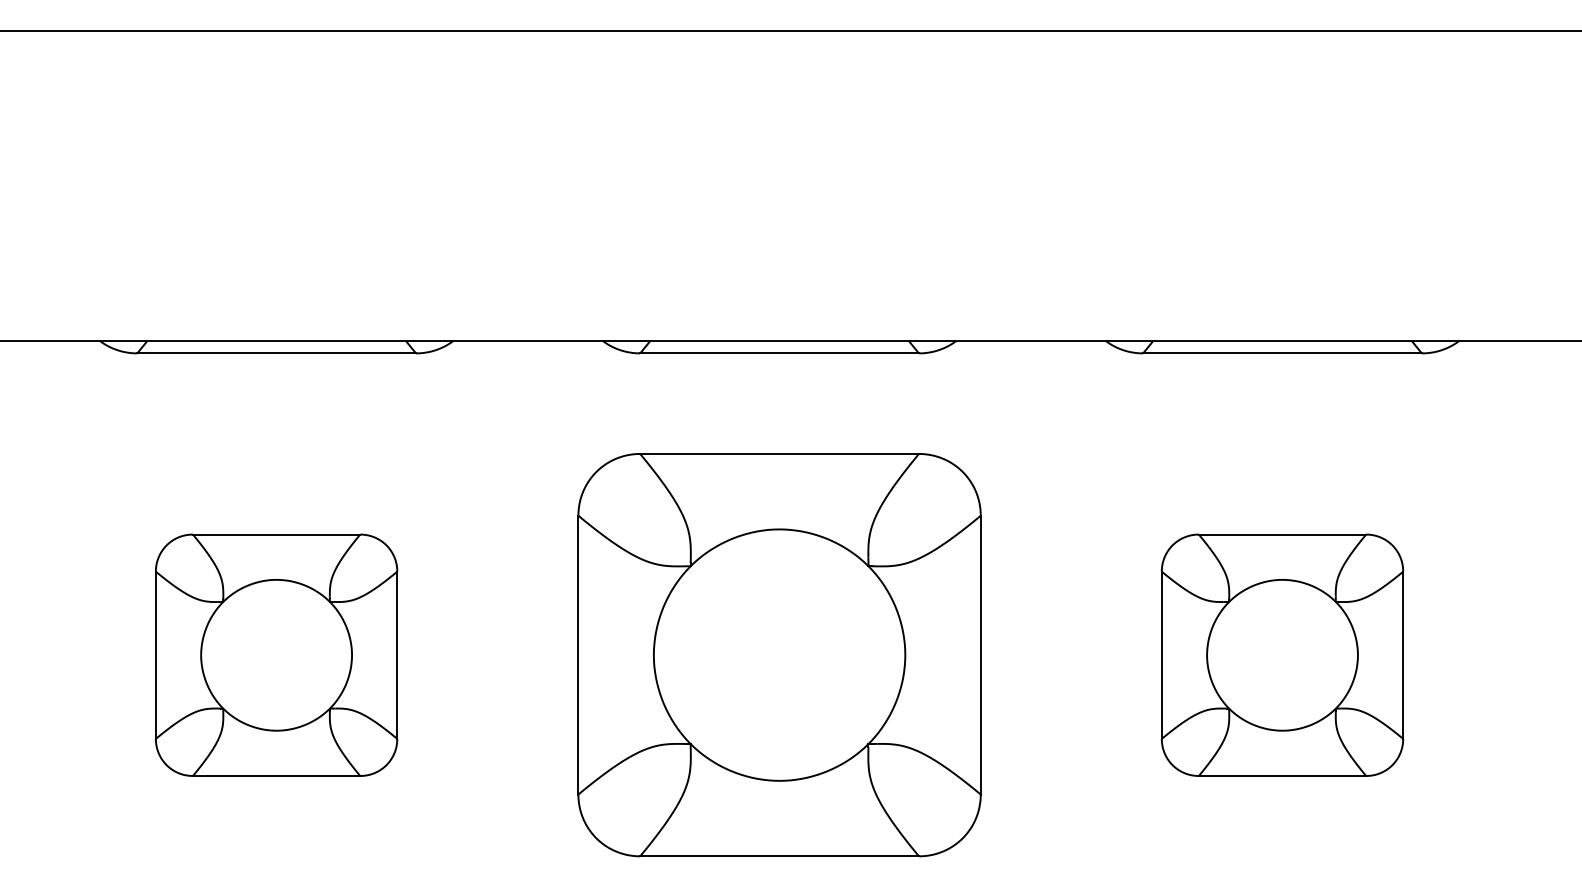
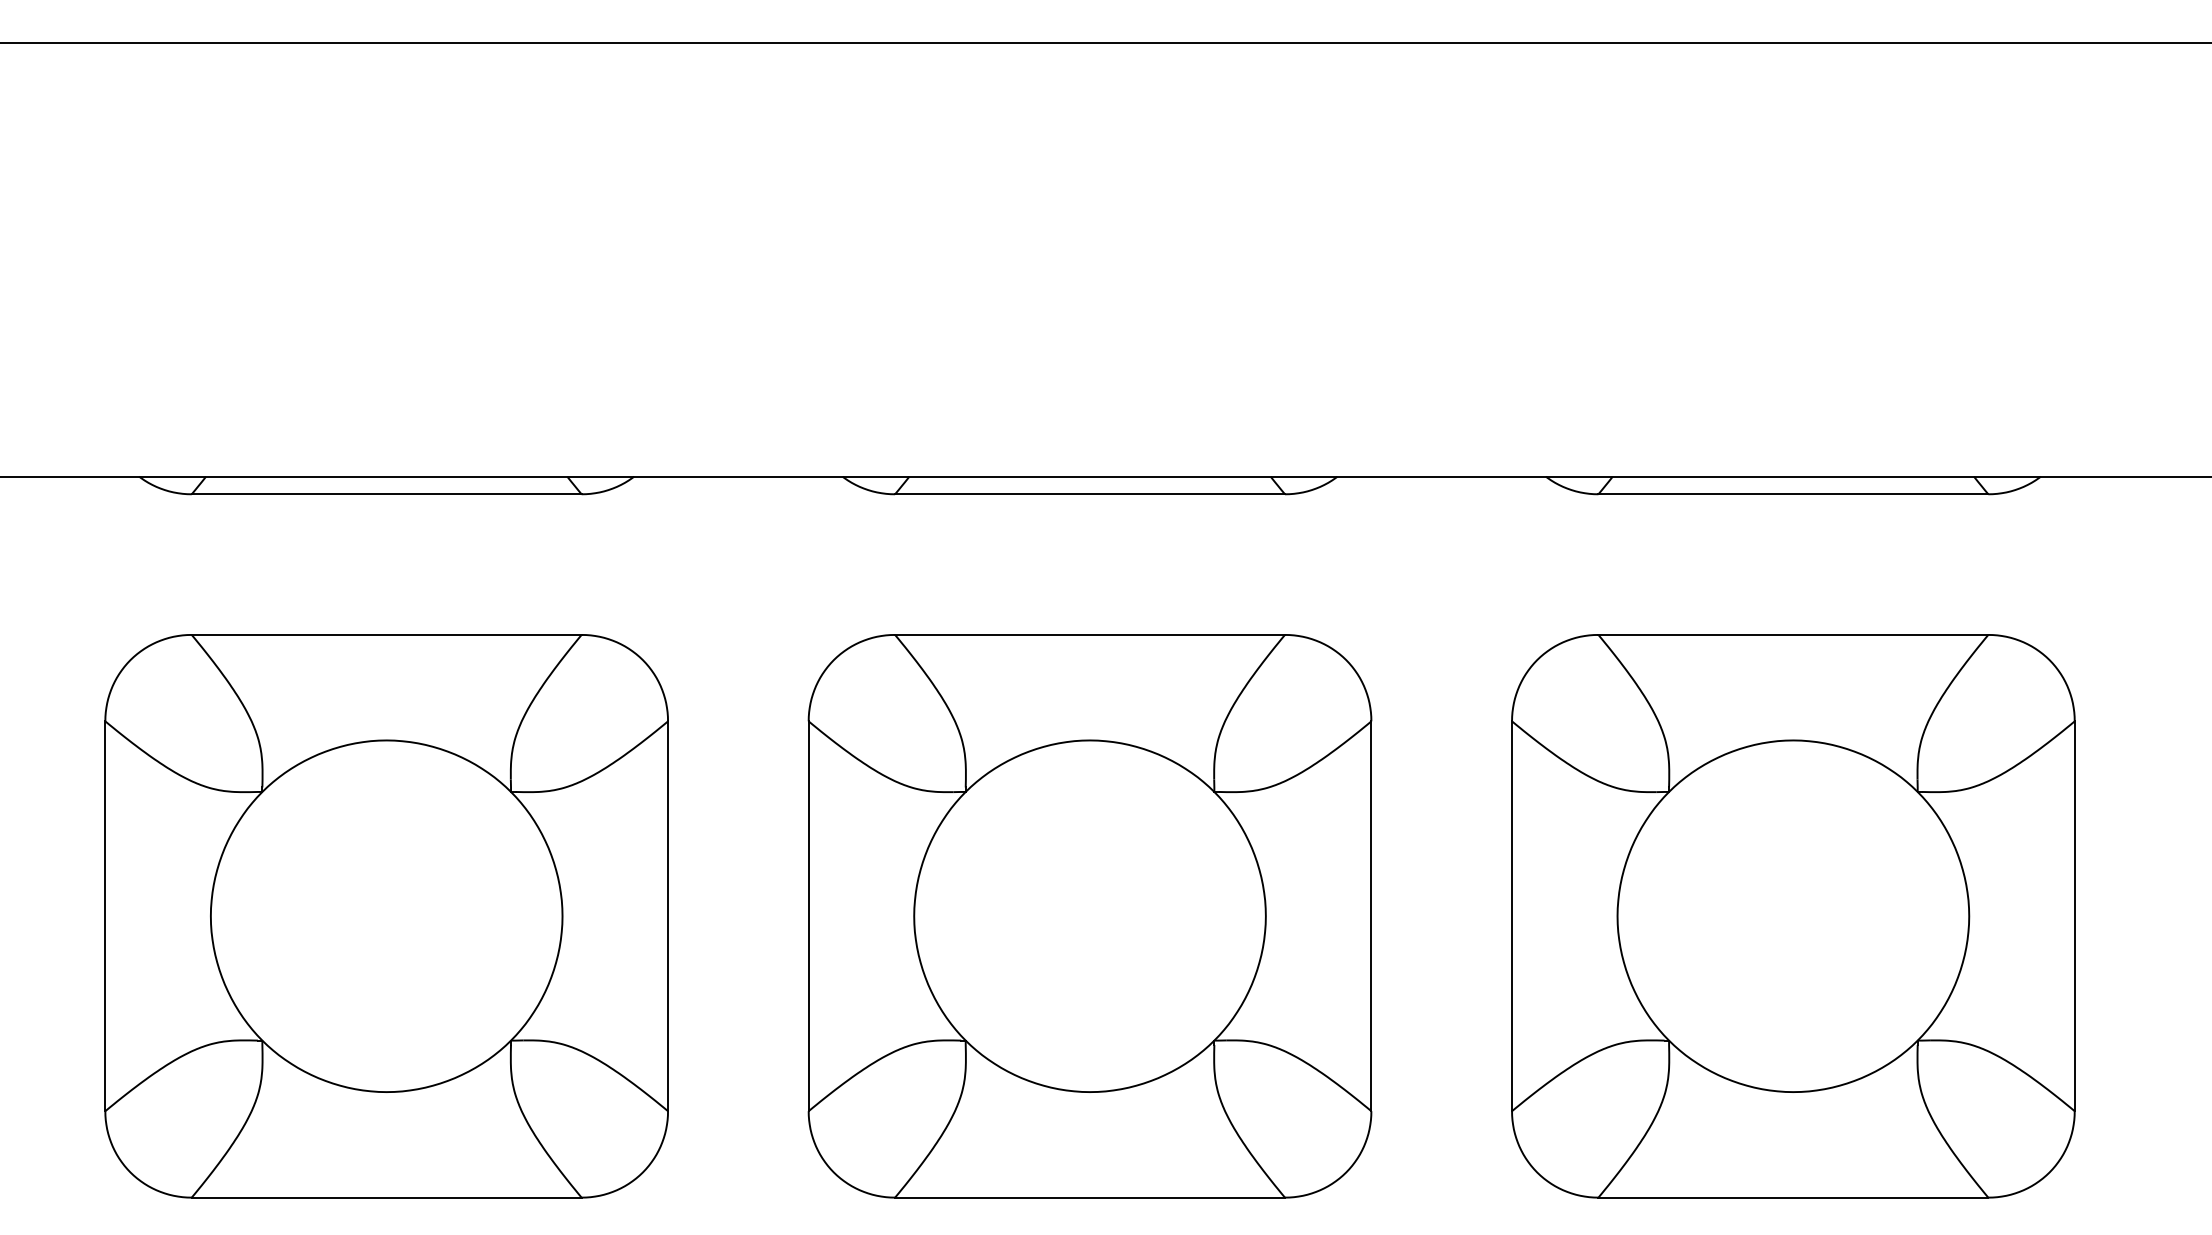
part: (276, 655) -> (386, 916), size x1.67
part: (1282, 655) -> (1793, 916), size x1.67

